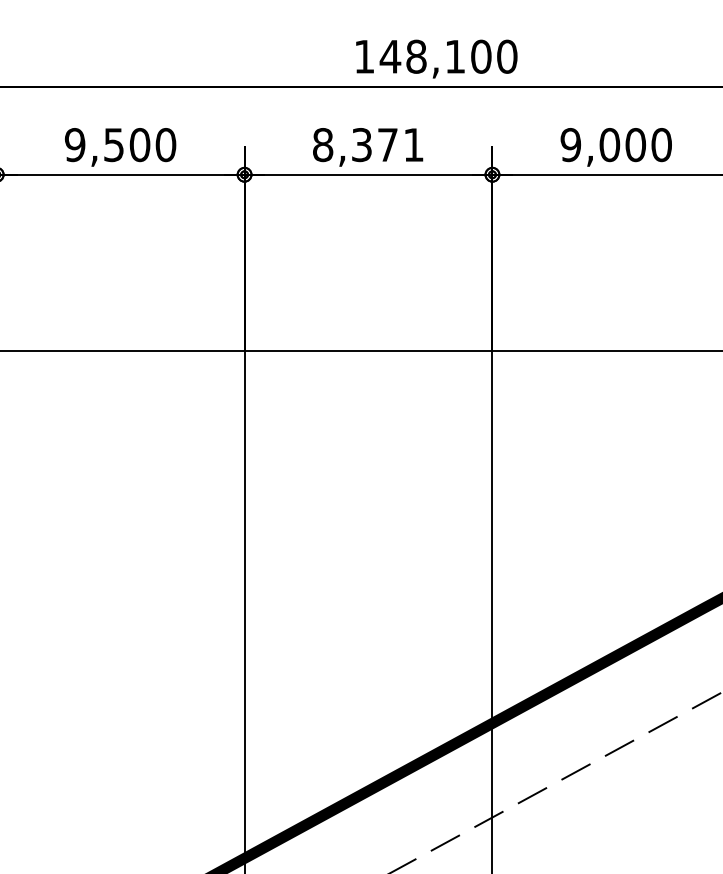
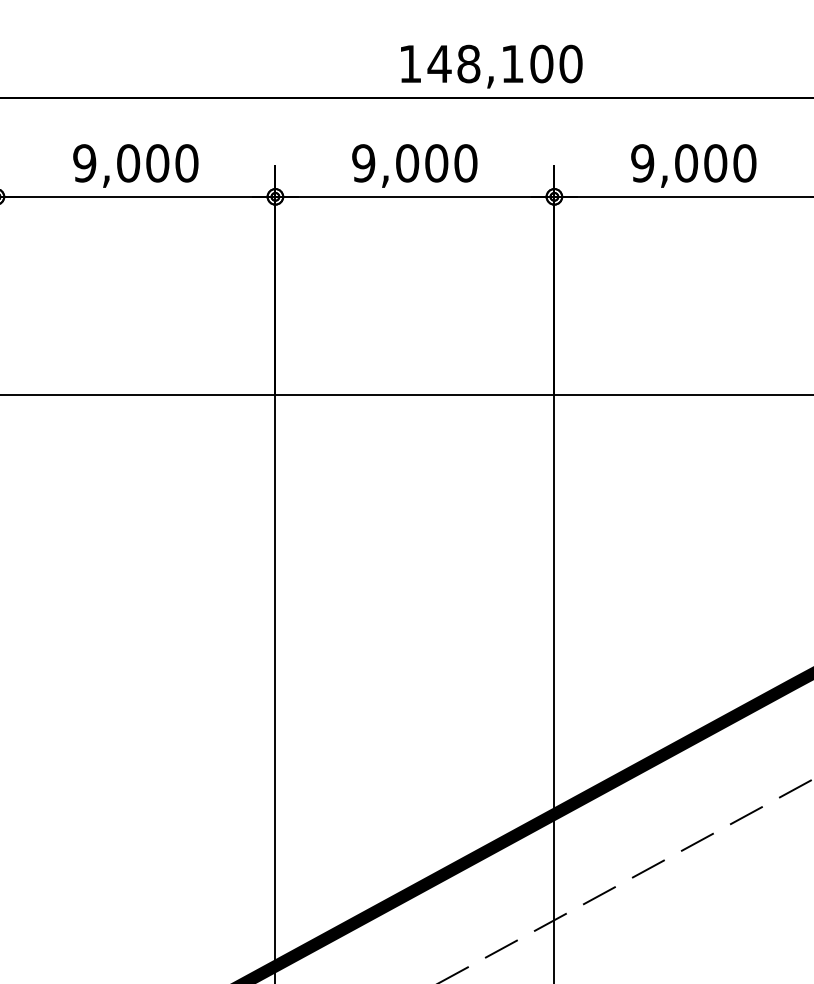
text: (114, 145) -> (129, 163), 9,500 -> 9,000
text: (368, 145) -> (414, 163), 8,371 -> 9,000

